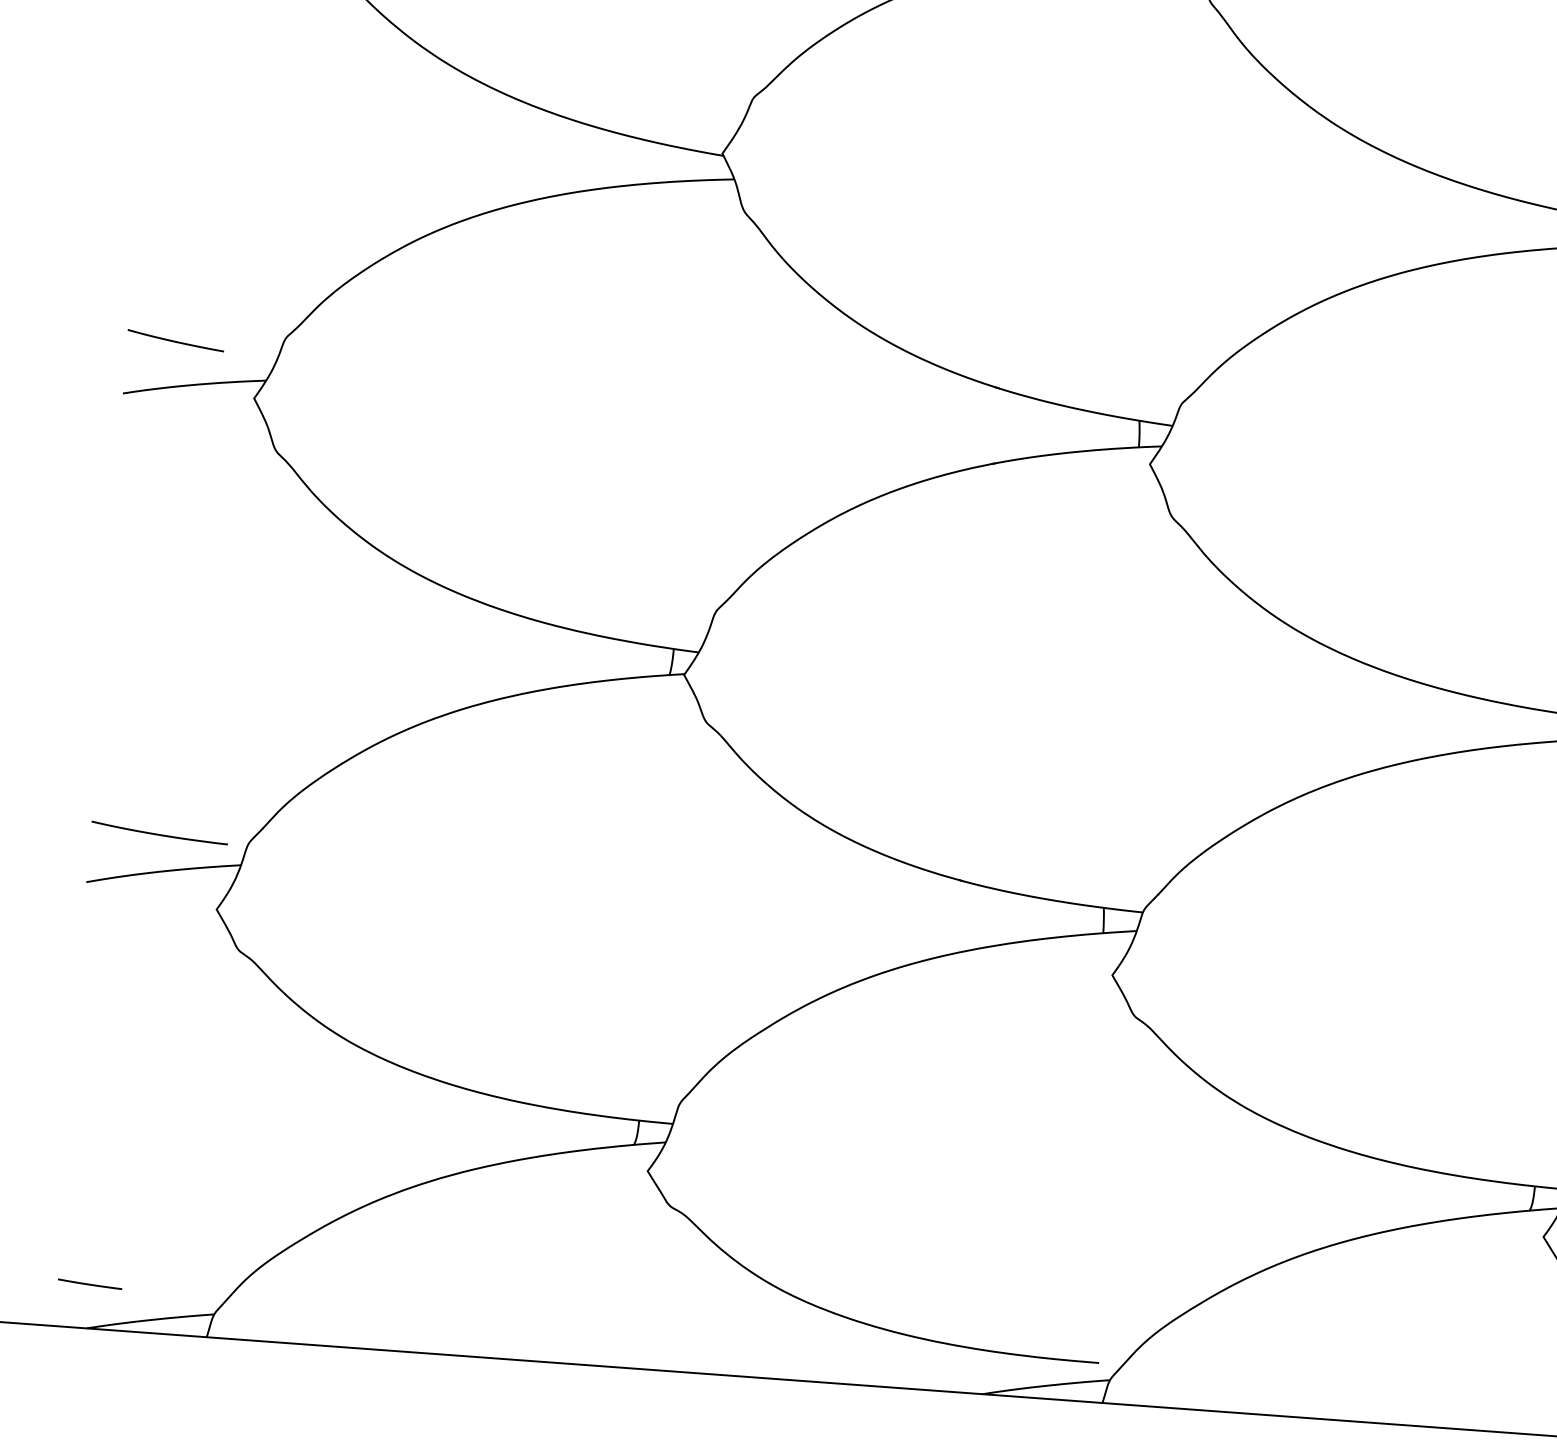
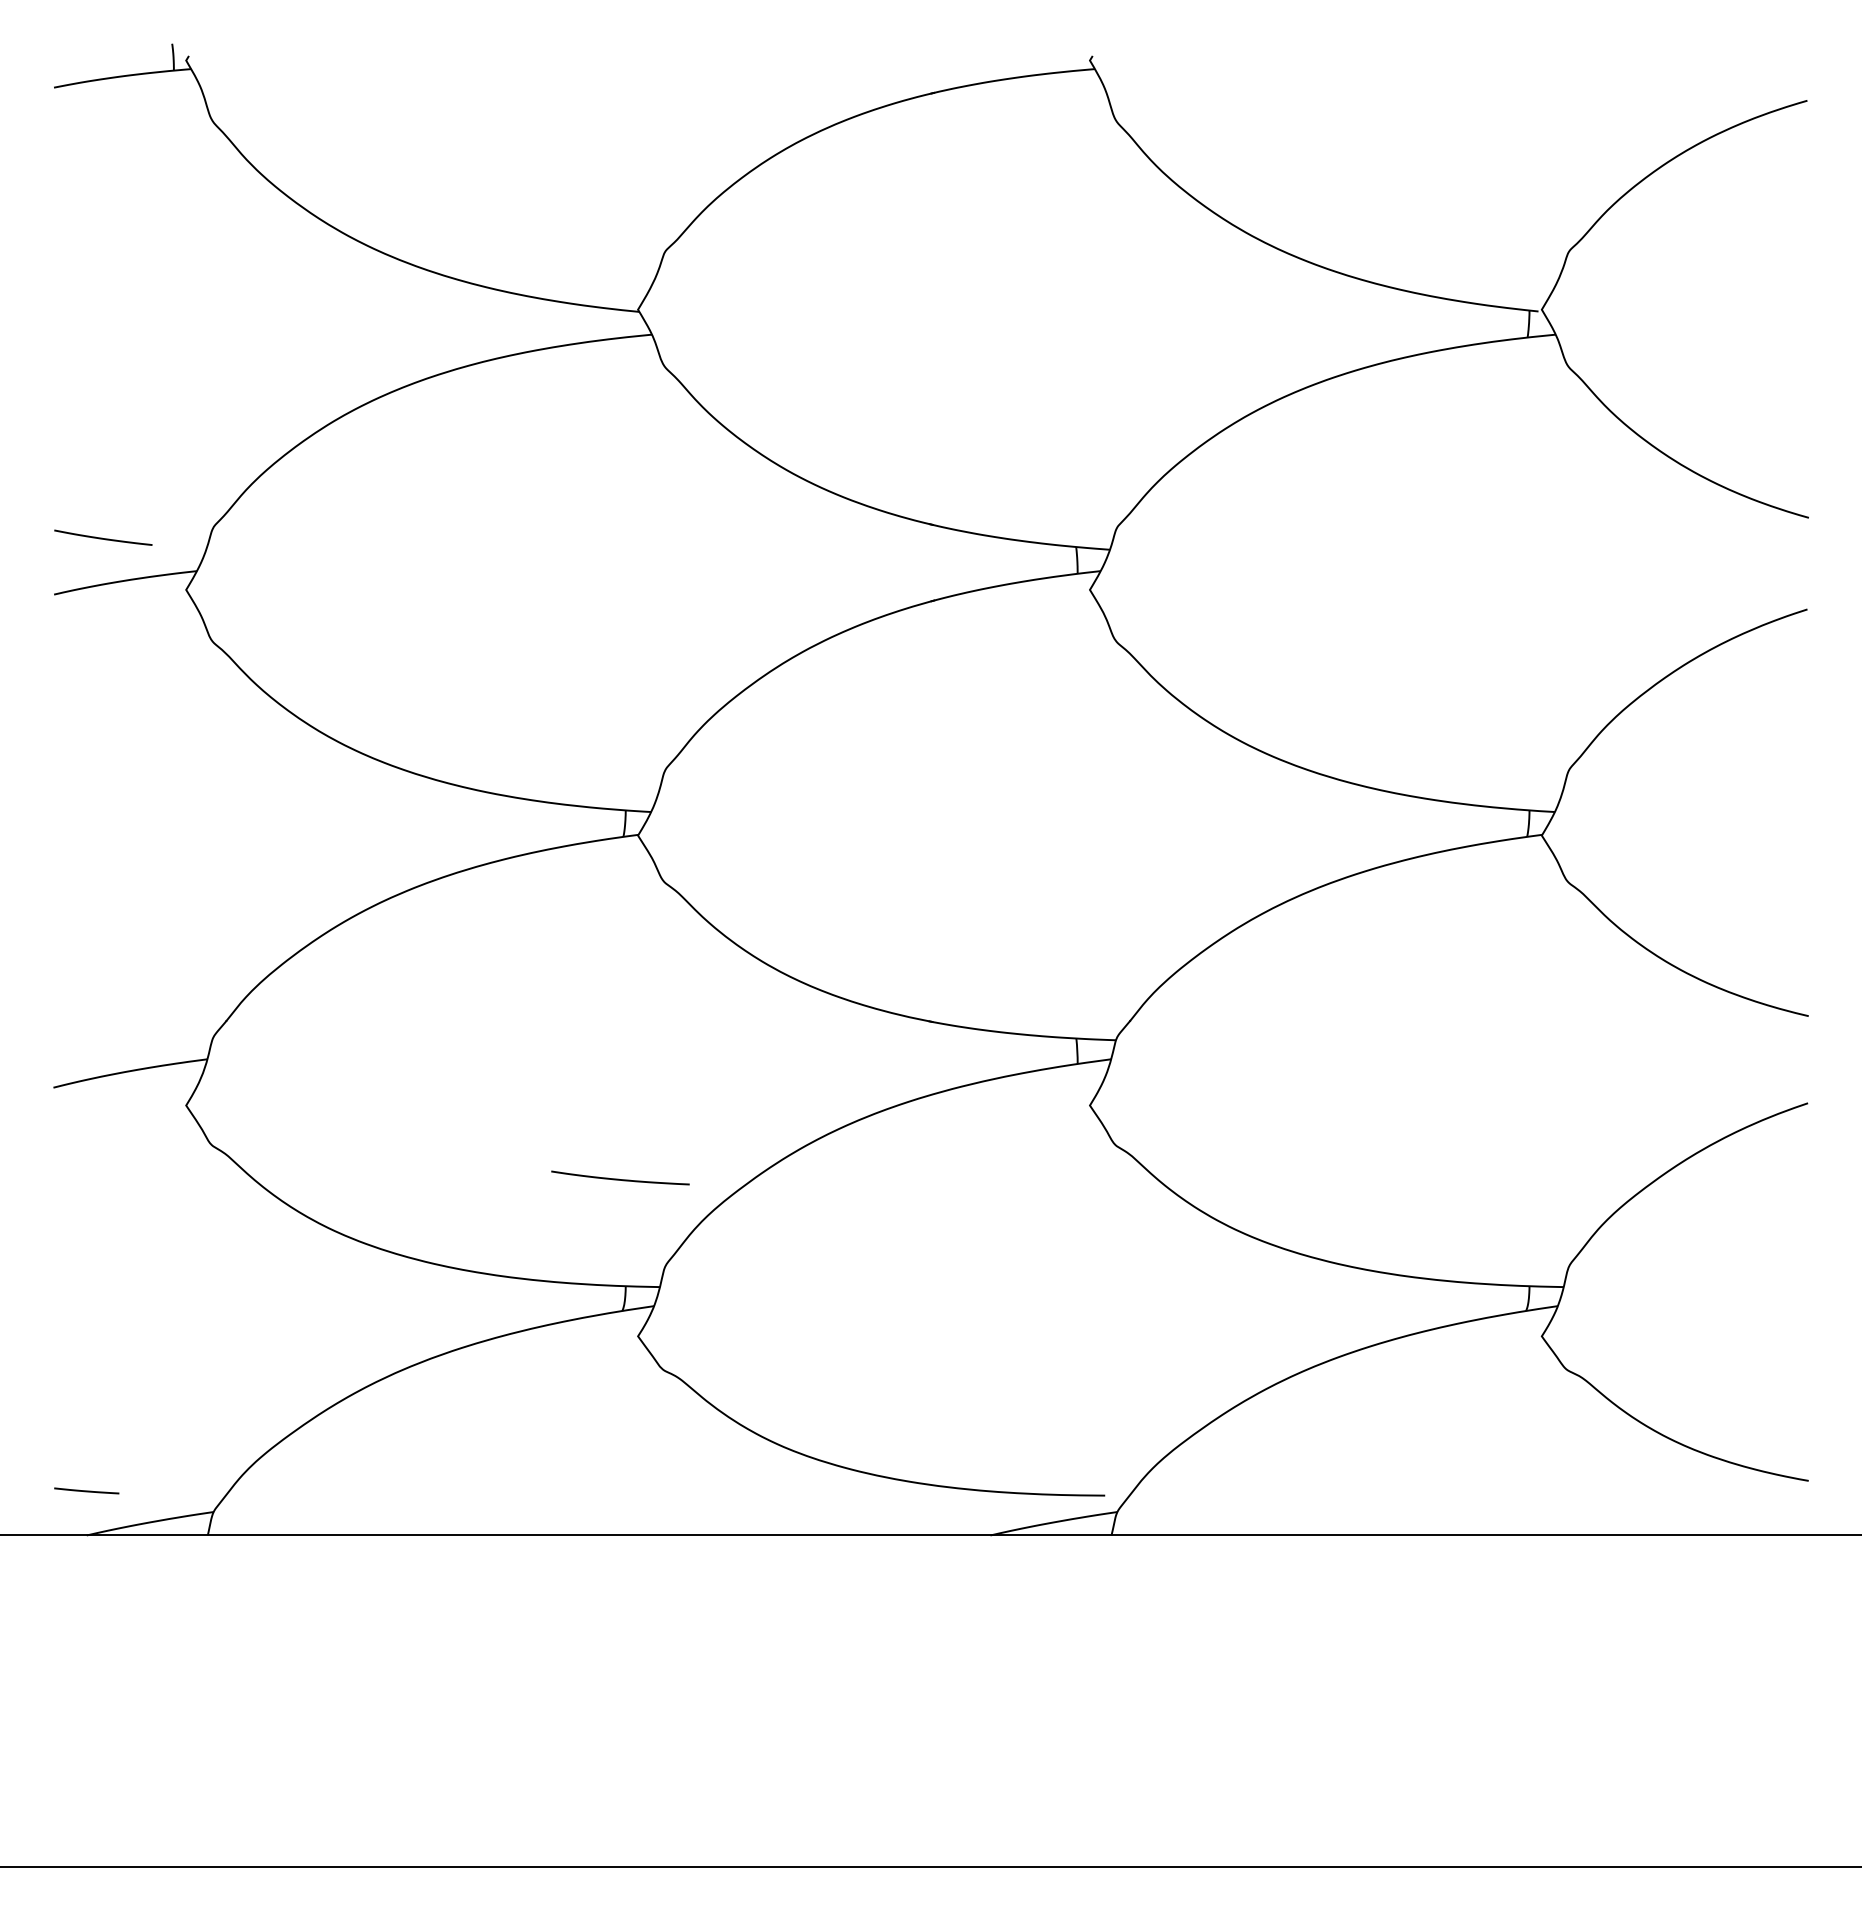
curve: (159, 834) -> (620, 1179), moved

